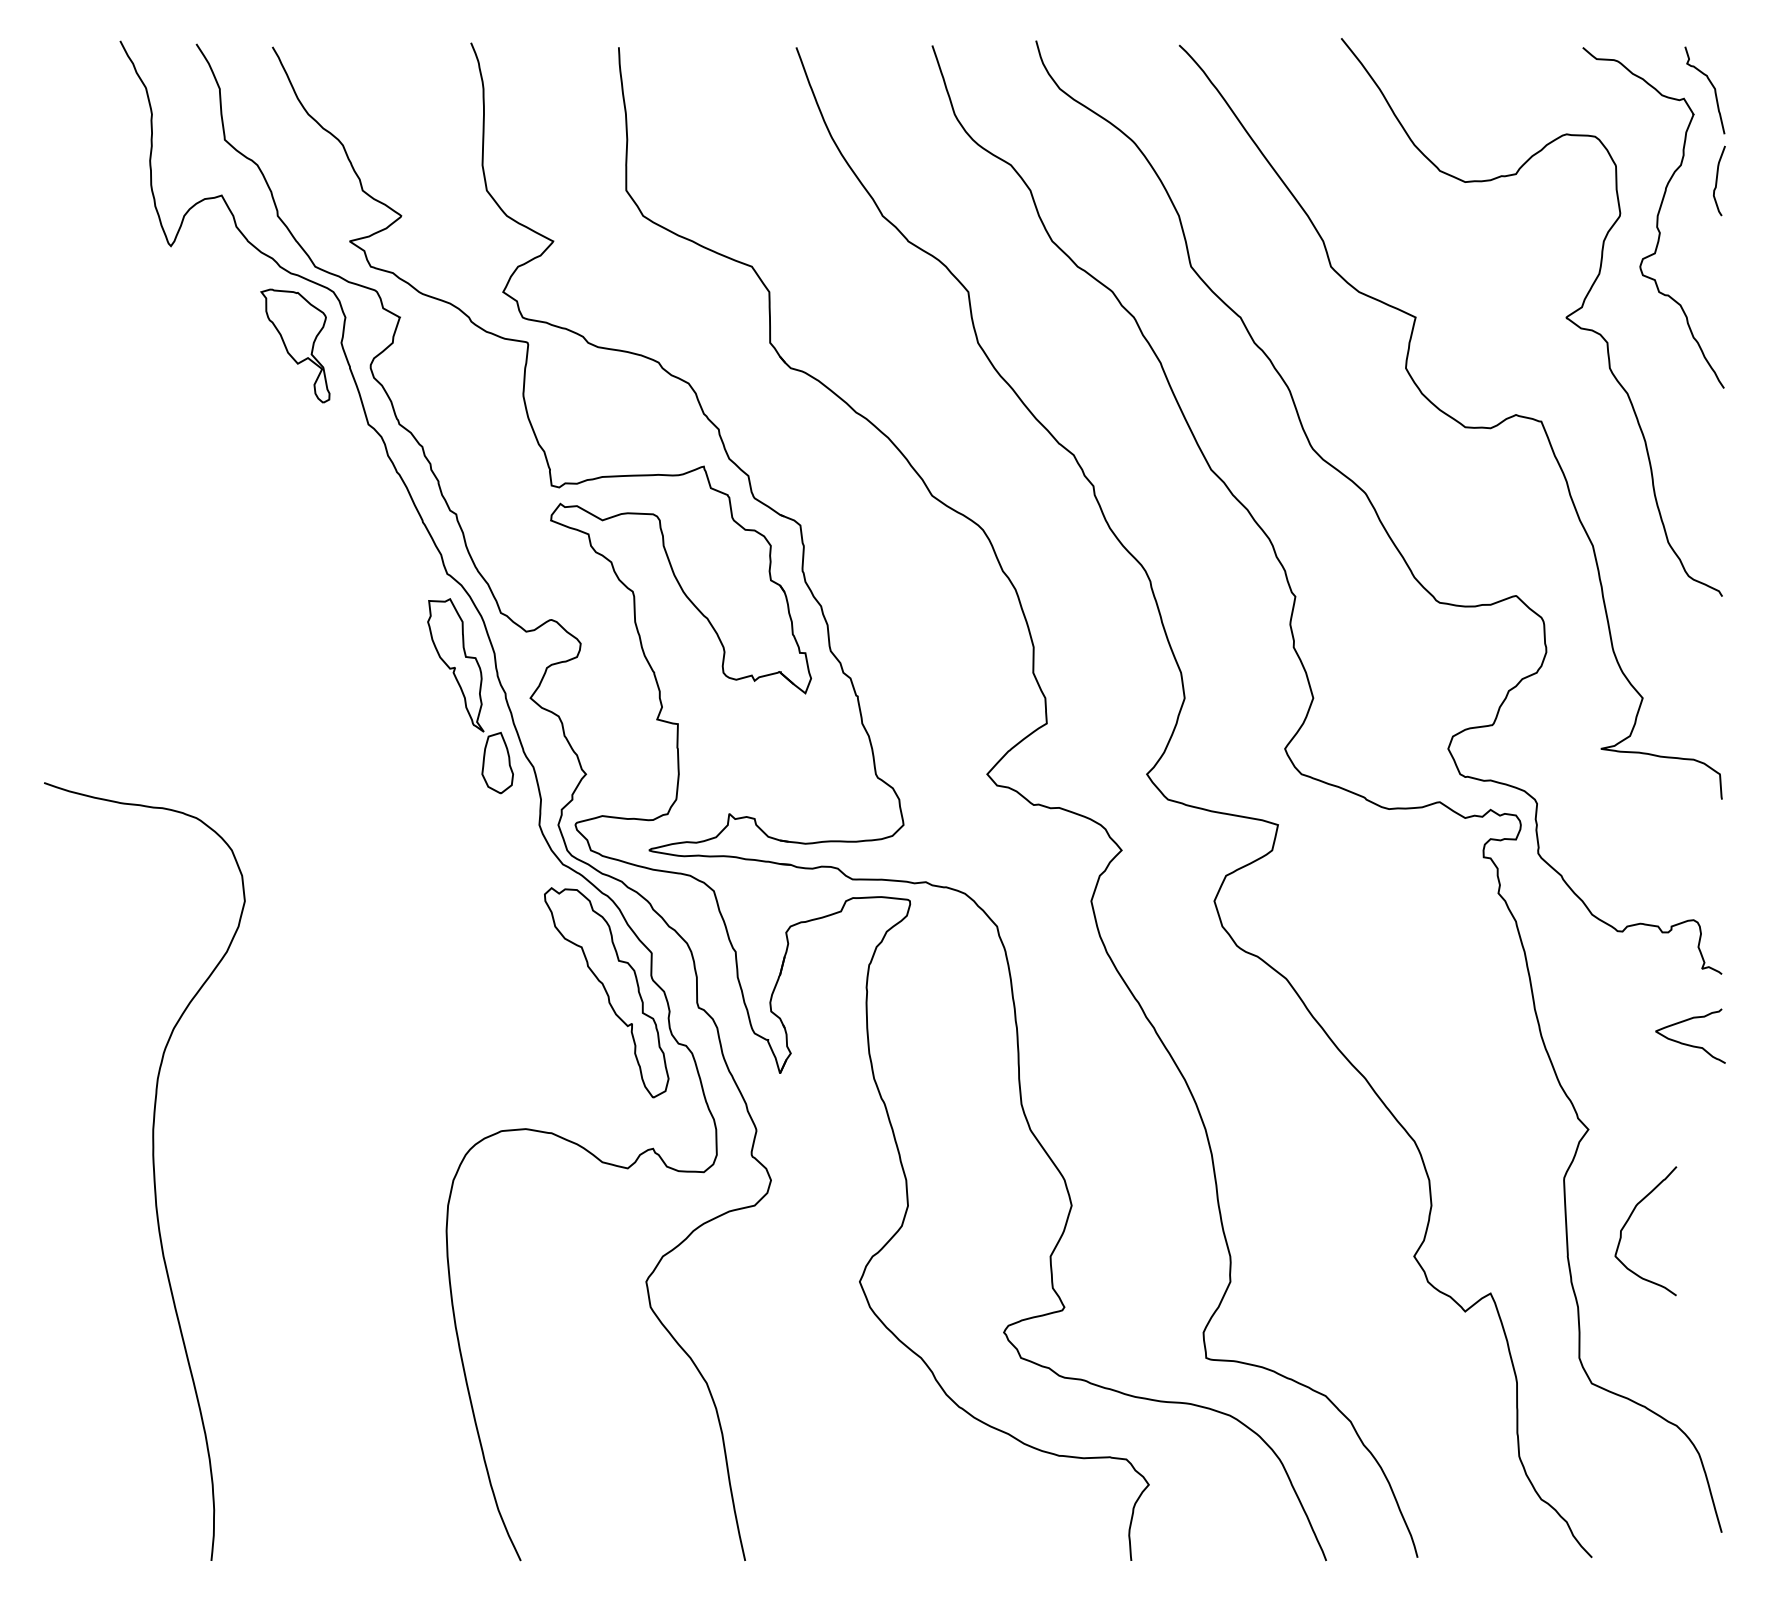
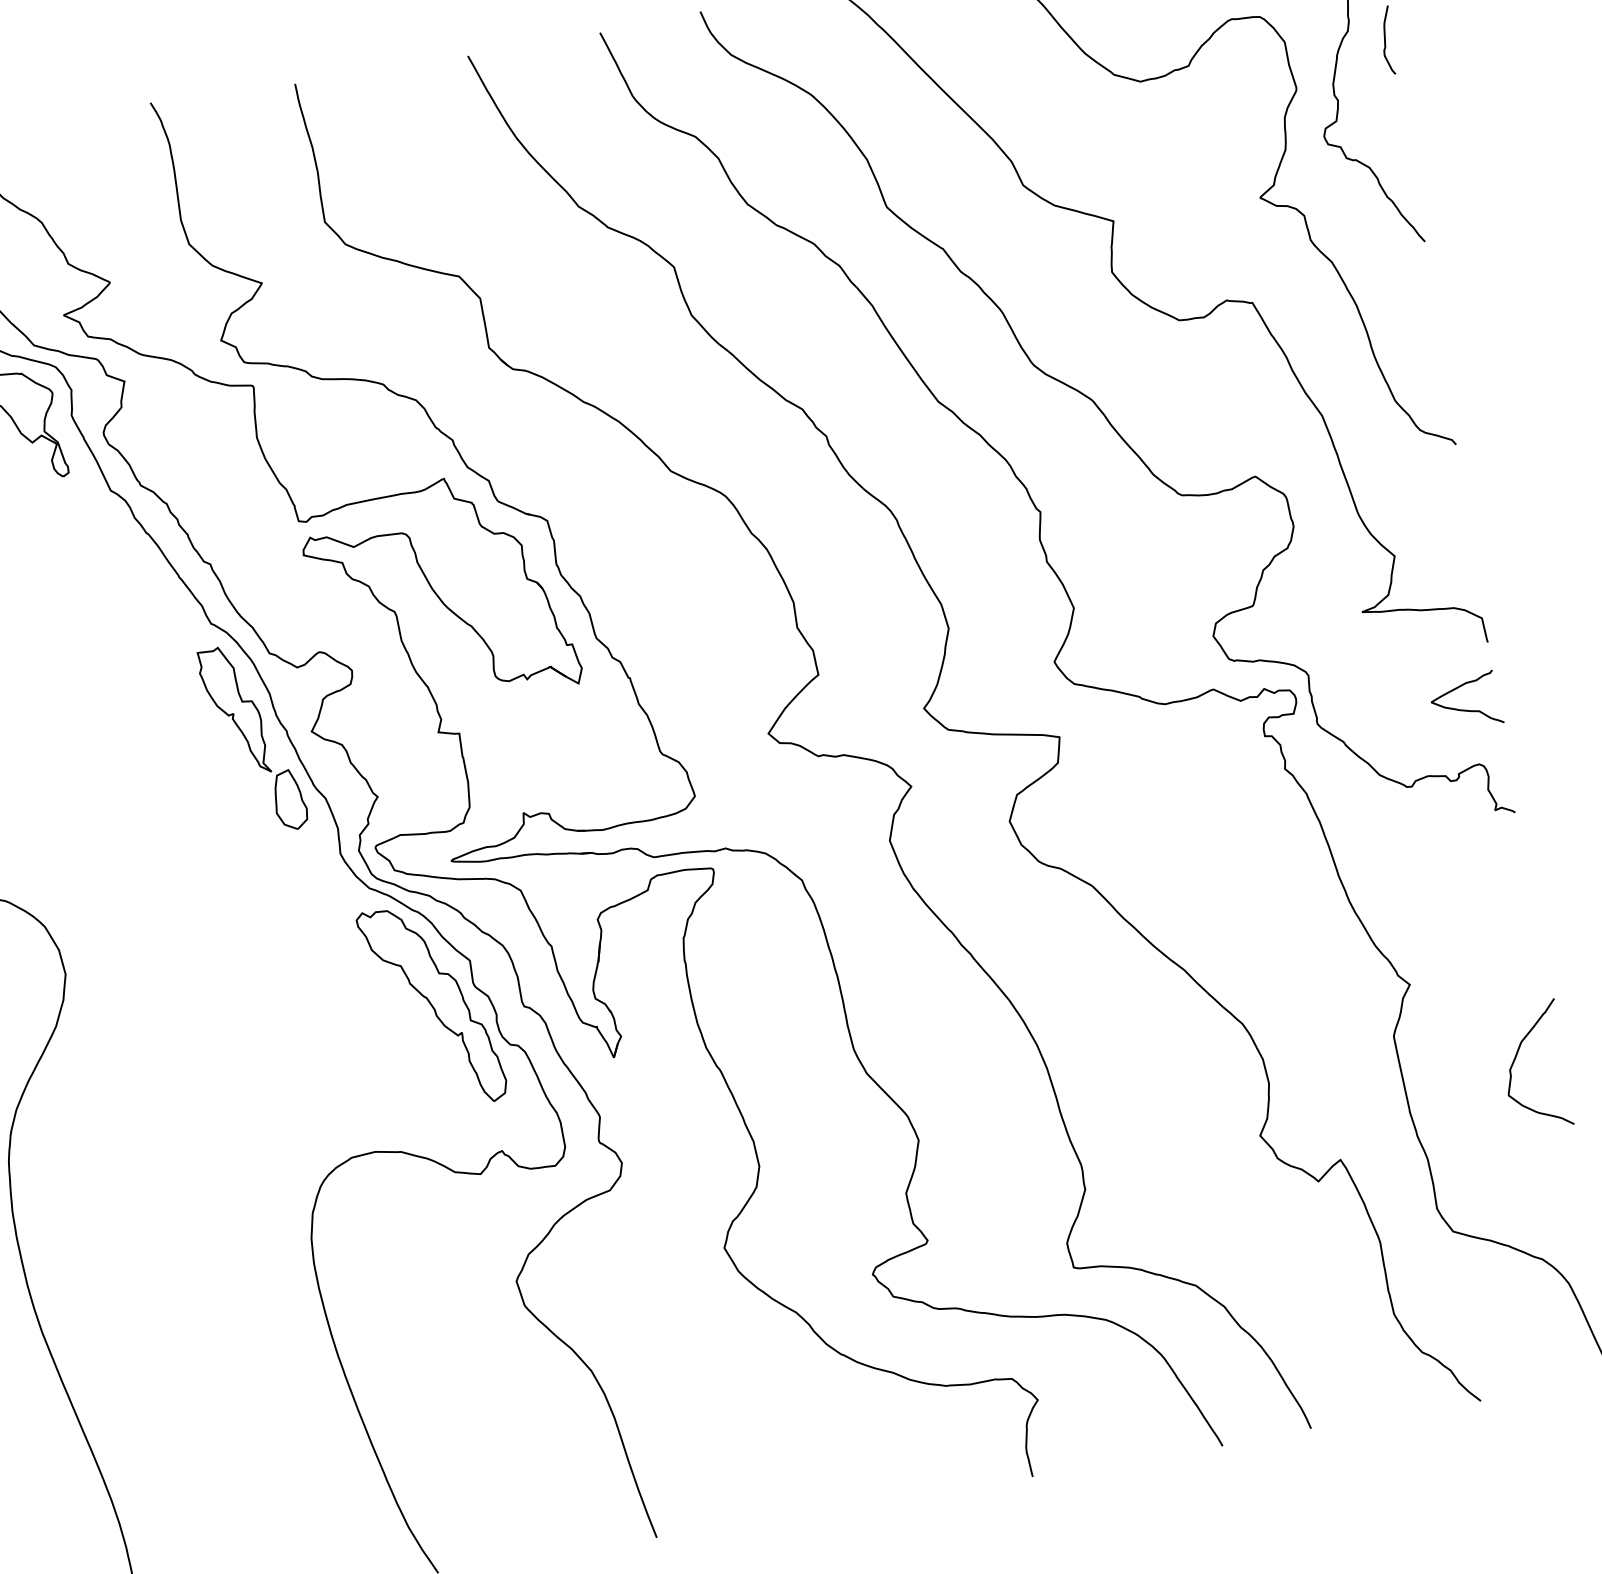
curve: (1686, 1043) -> (1463, 709), moved
curve: (1628, 1221) -> (1515, 1059), moved

